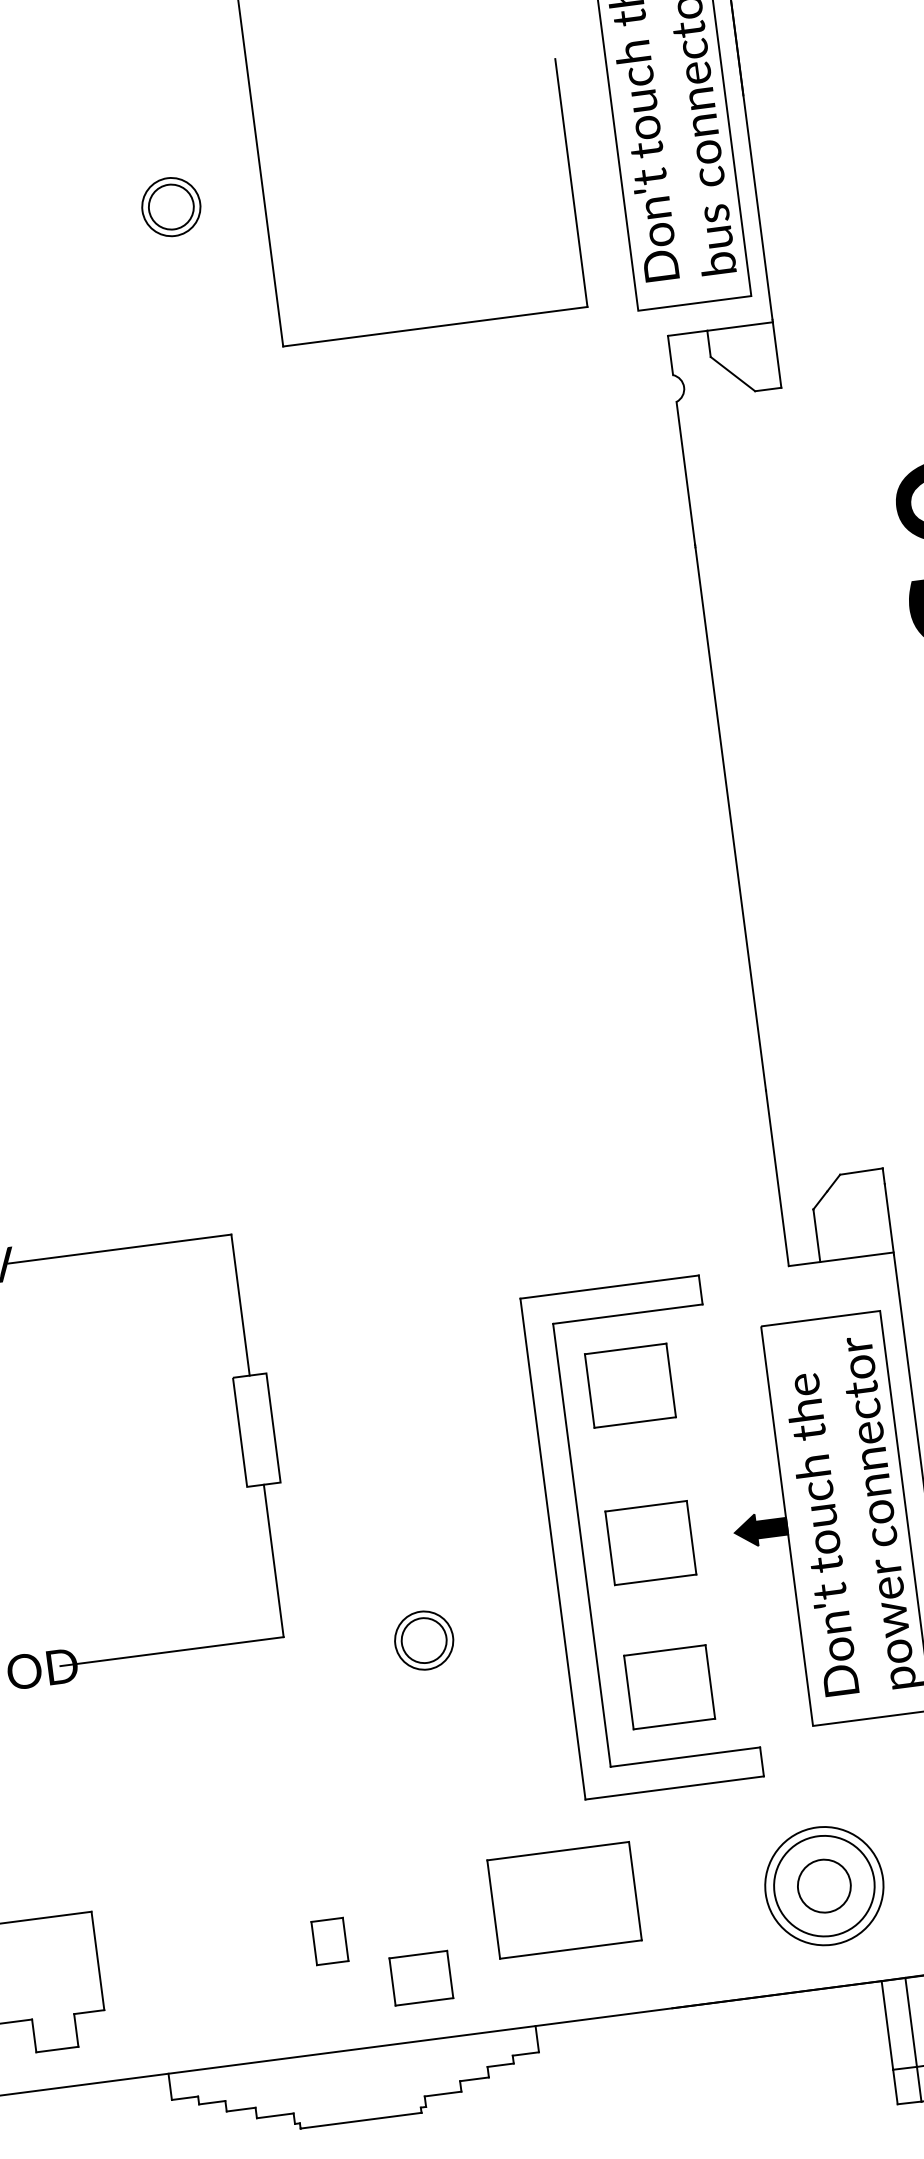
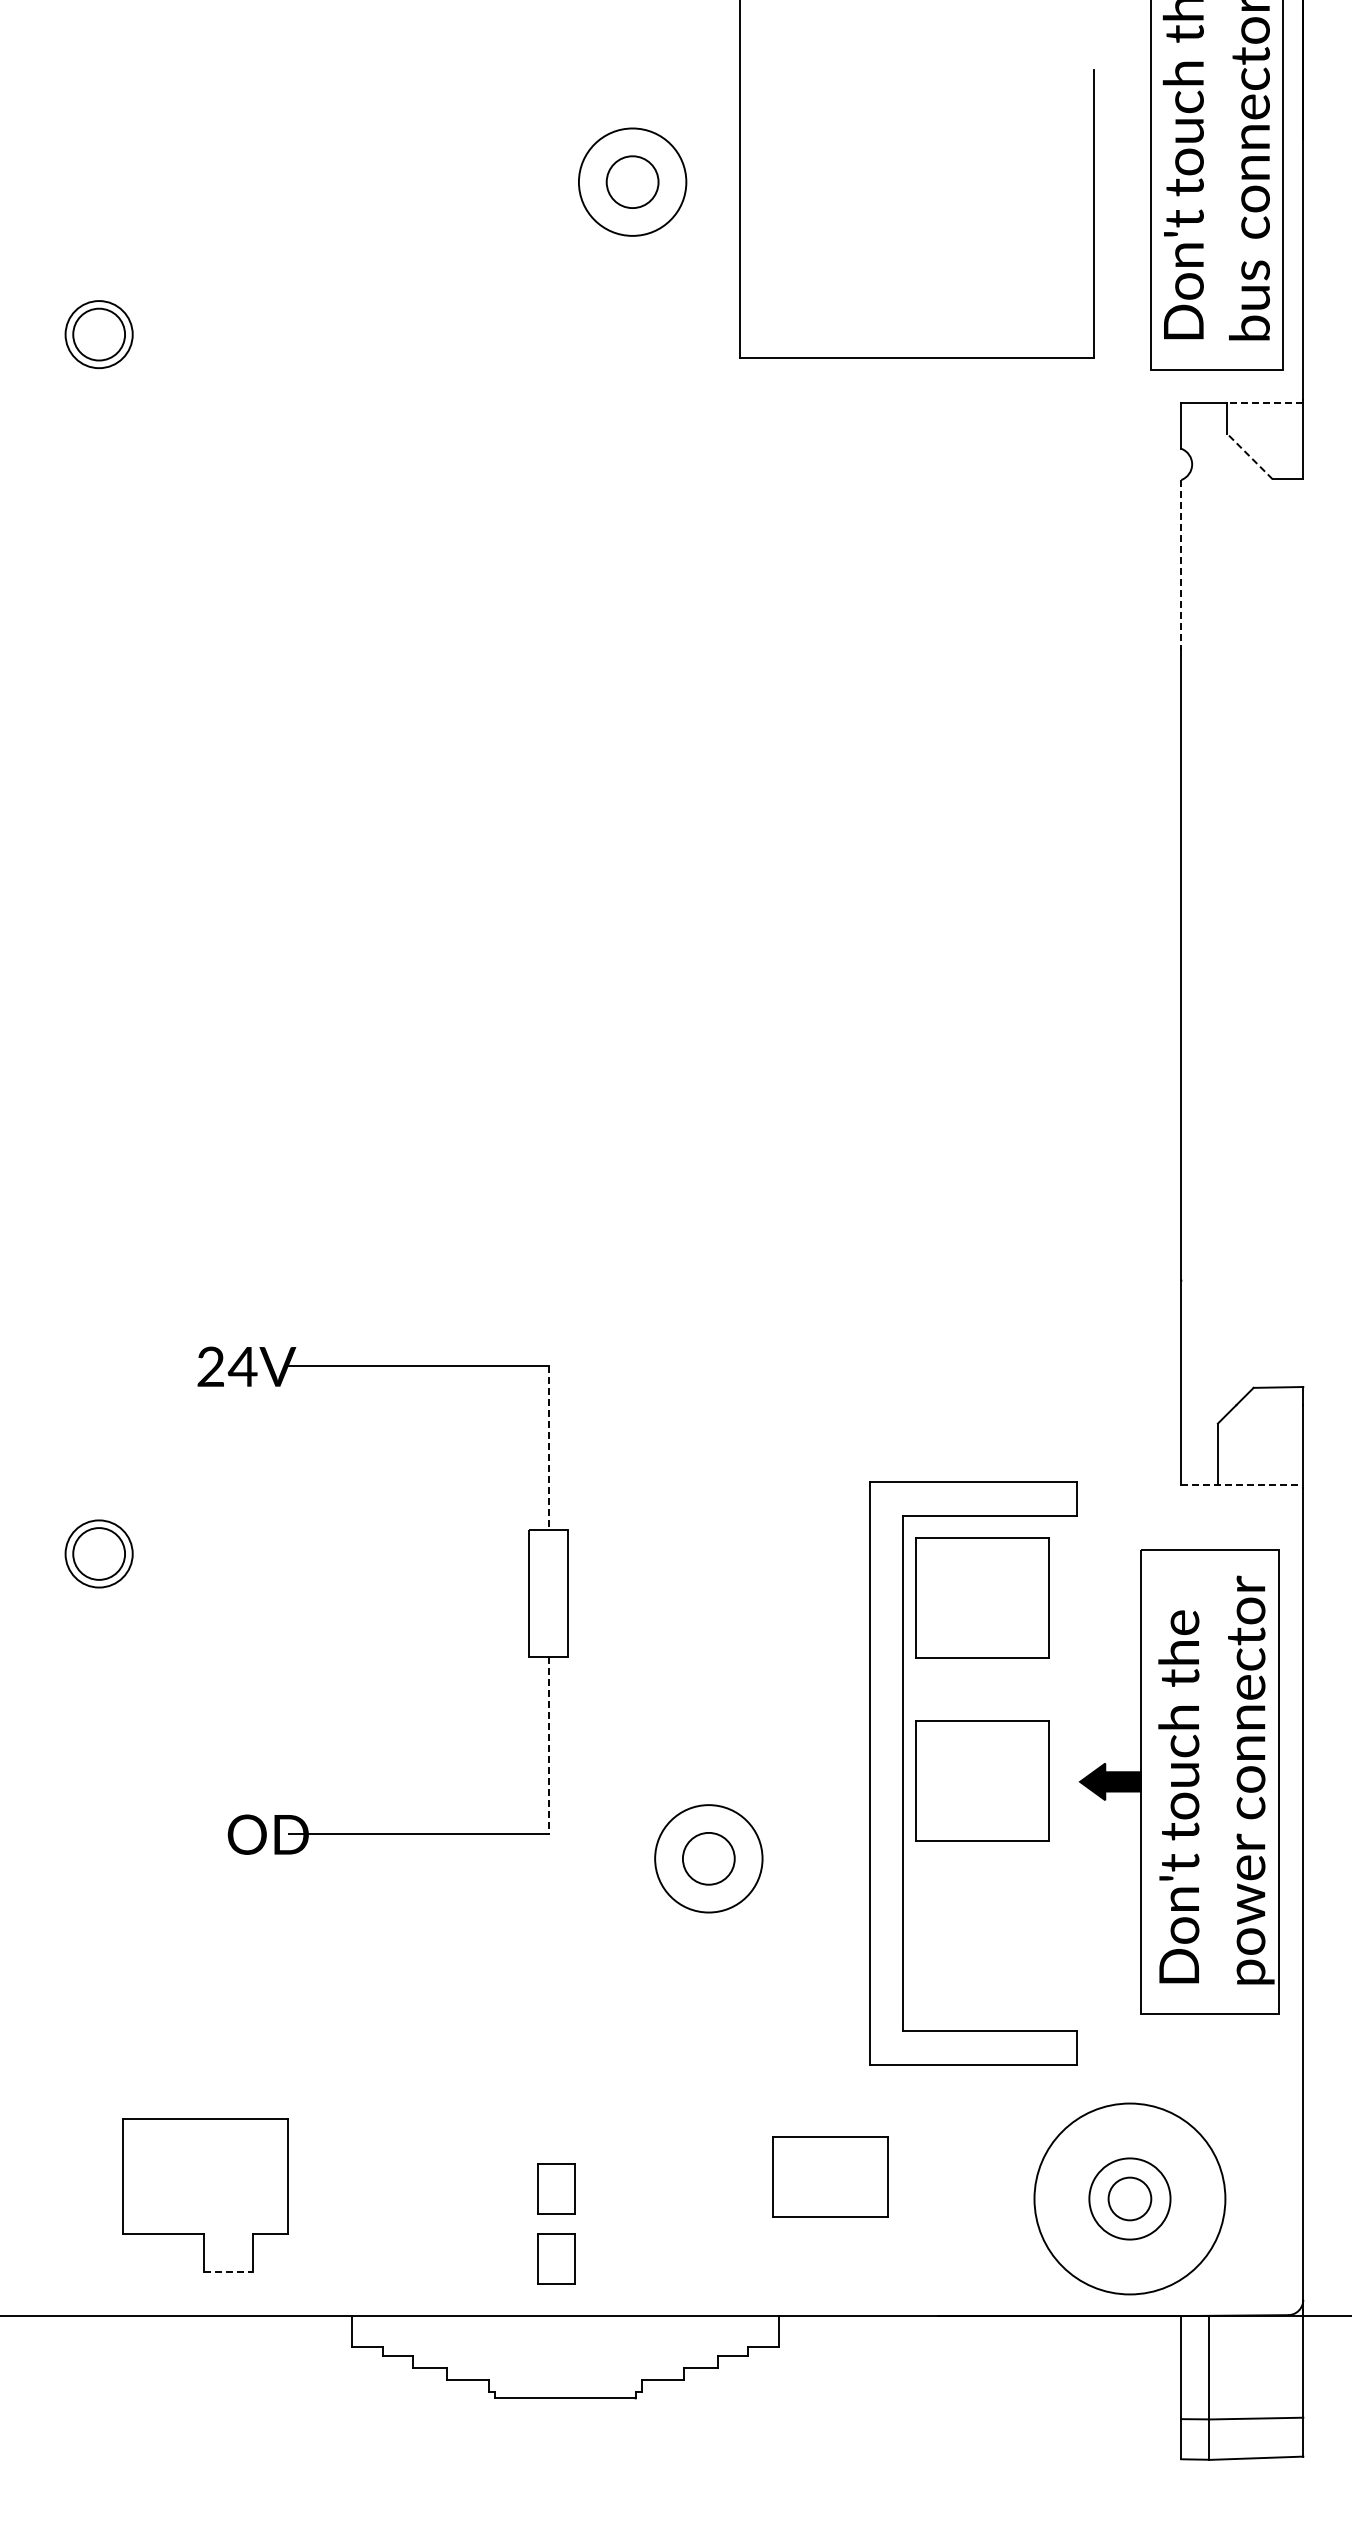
circle: (171, 206) -> (632, 181), size x1.6
line: (739, 326) -> (1264, 403), solid -> dashed
line: (732, 374) -> (1249, 456), solid -> dashed
line: (686, 473) -> (1181, 563), solid -> dashed
line: (841, 1259) -> (1242, 1484), solid -> dashed
line: (240, 1304) -> (548, 1447), solid -> dashed
part: (630, 1385) -> (982, 1597), size x1.4
part: (650, 1542) -> (982, 1780), size x1.4
line: (273, 1561) -> (548, 1745), solid -> dashed
circle: (423, 1640) -> (708, 1858), size x1.6
part: (669, 1687) -> (982, 1948), removed
circle: (823, 1885) -> (1129, 2198), size x0.7
circle: (823, 1885) -> (1129, 2198), size x0.7
circle: (823, 1885) -> (1129, 2198), size x1.4
part: (564, 1900) -> (830, 2176), size x0.7
part: (421, 1978) -> (655, 2244), removed
part: (337, 2001) -> (556, 2258), added
line: (58, 2049) -> (229, 2271), solid -> dashed

